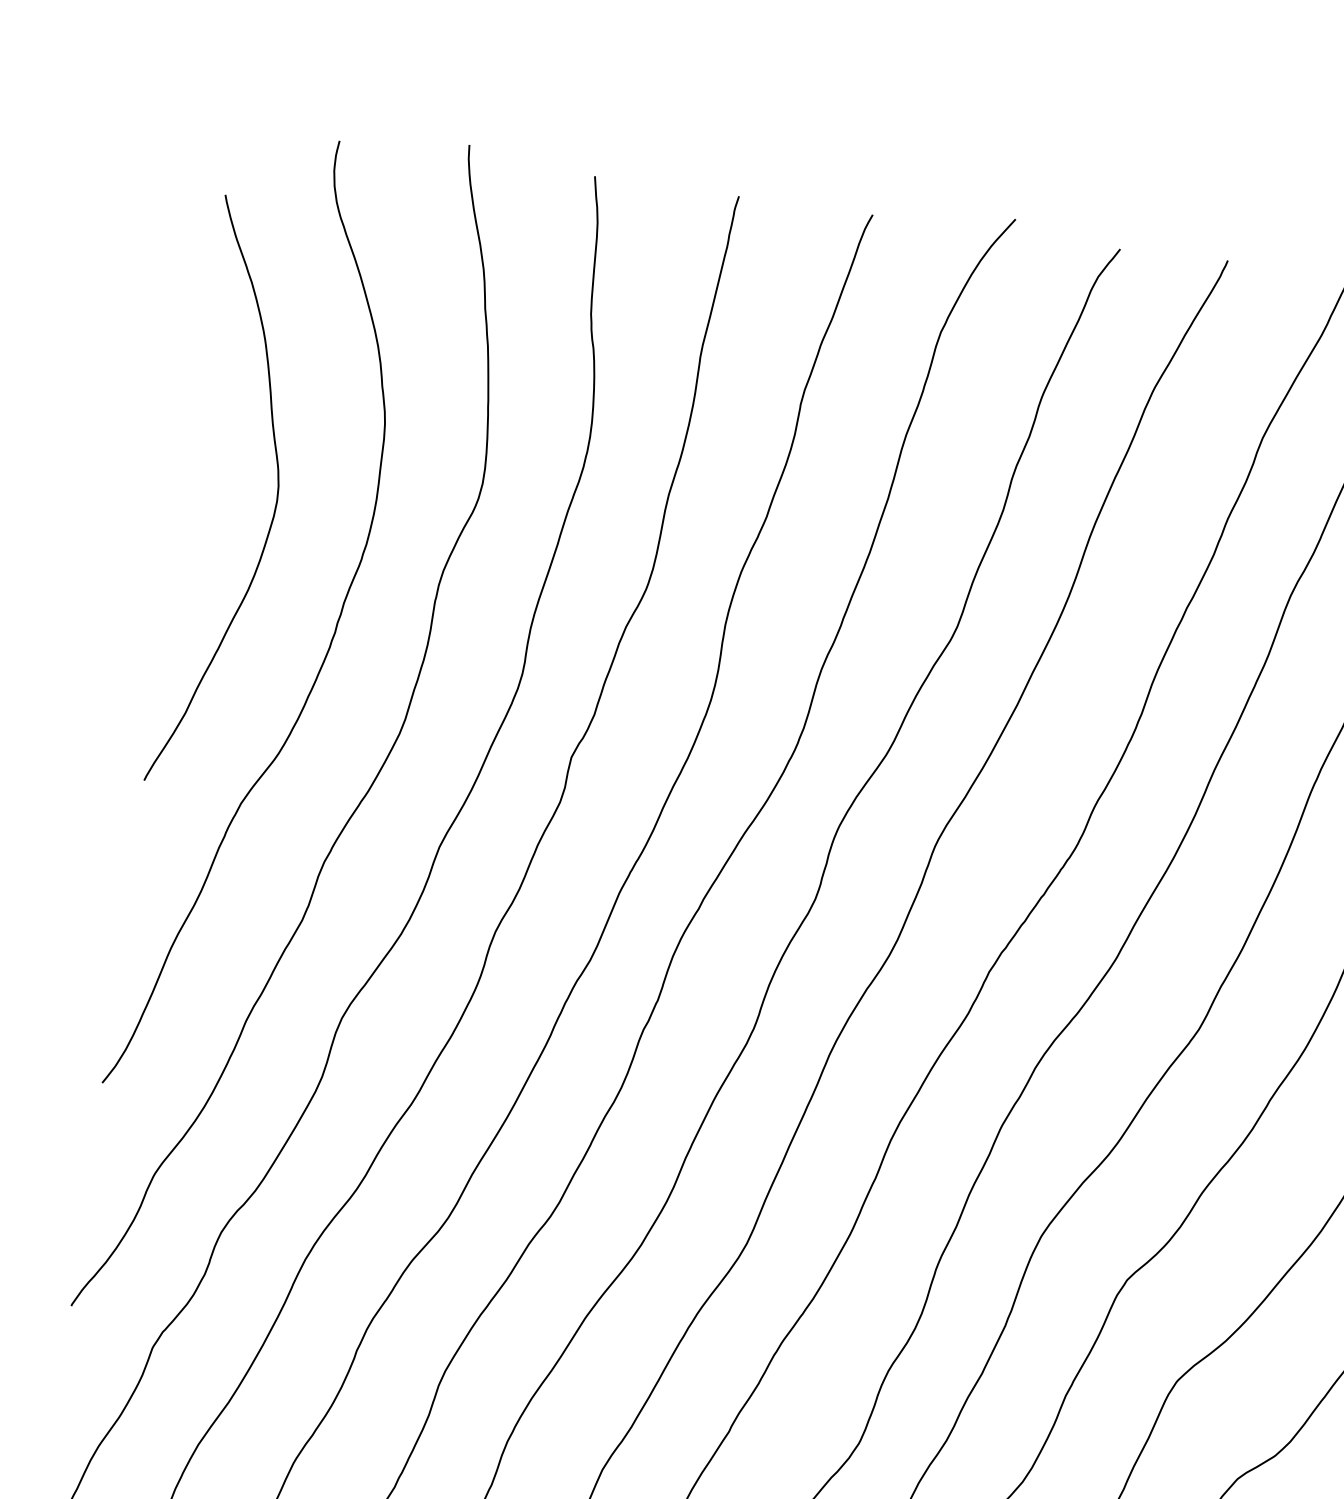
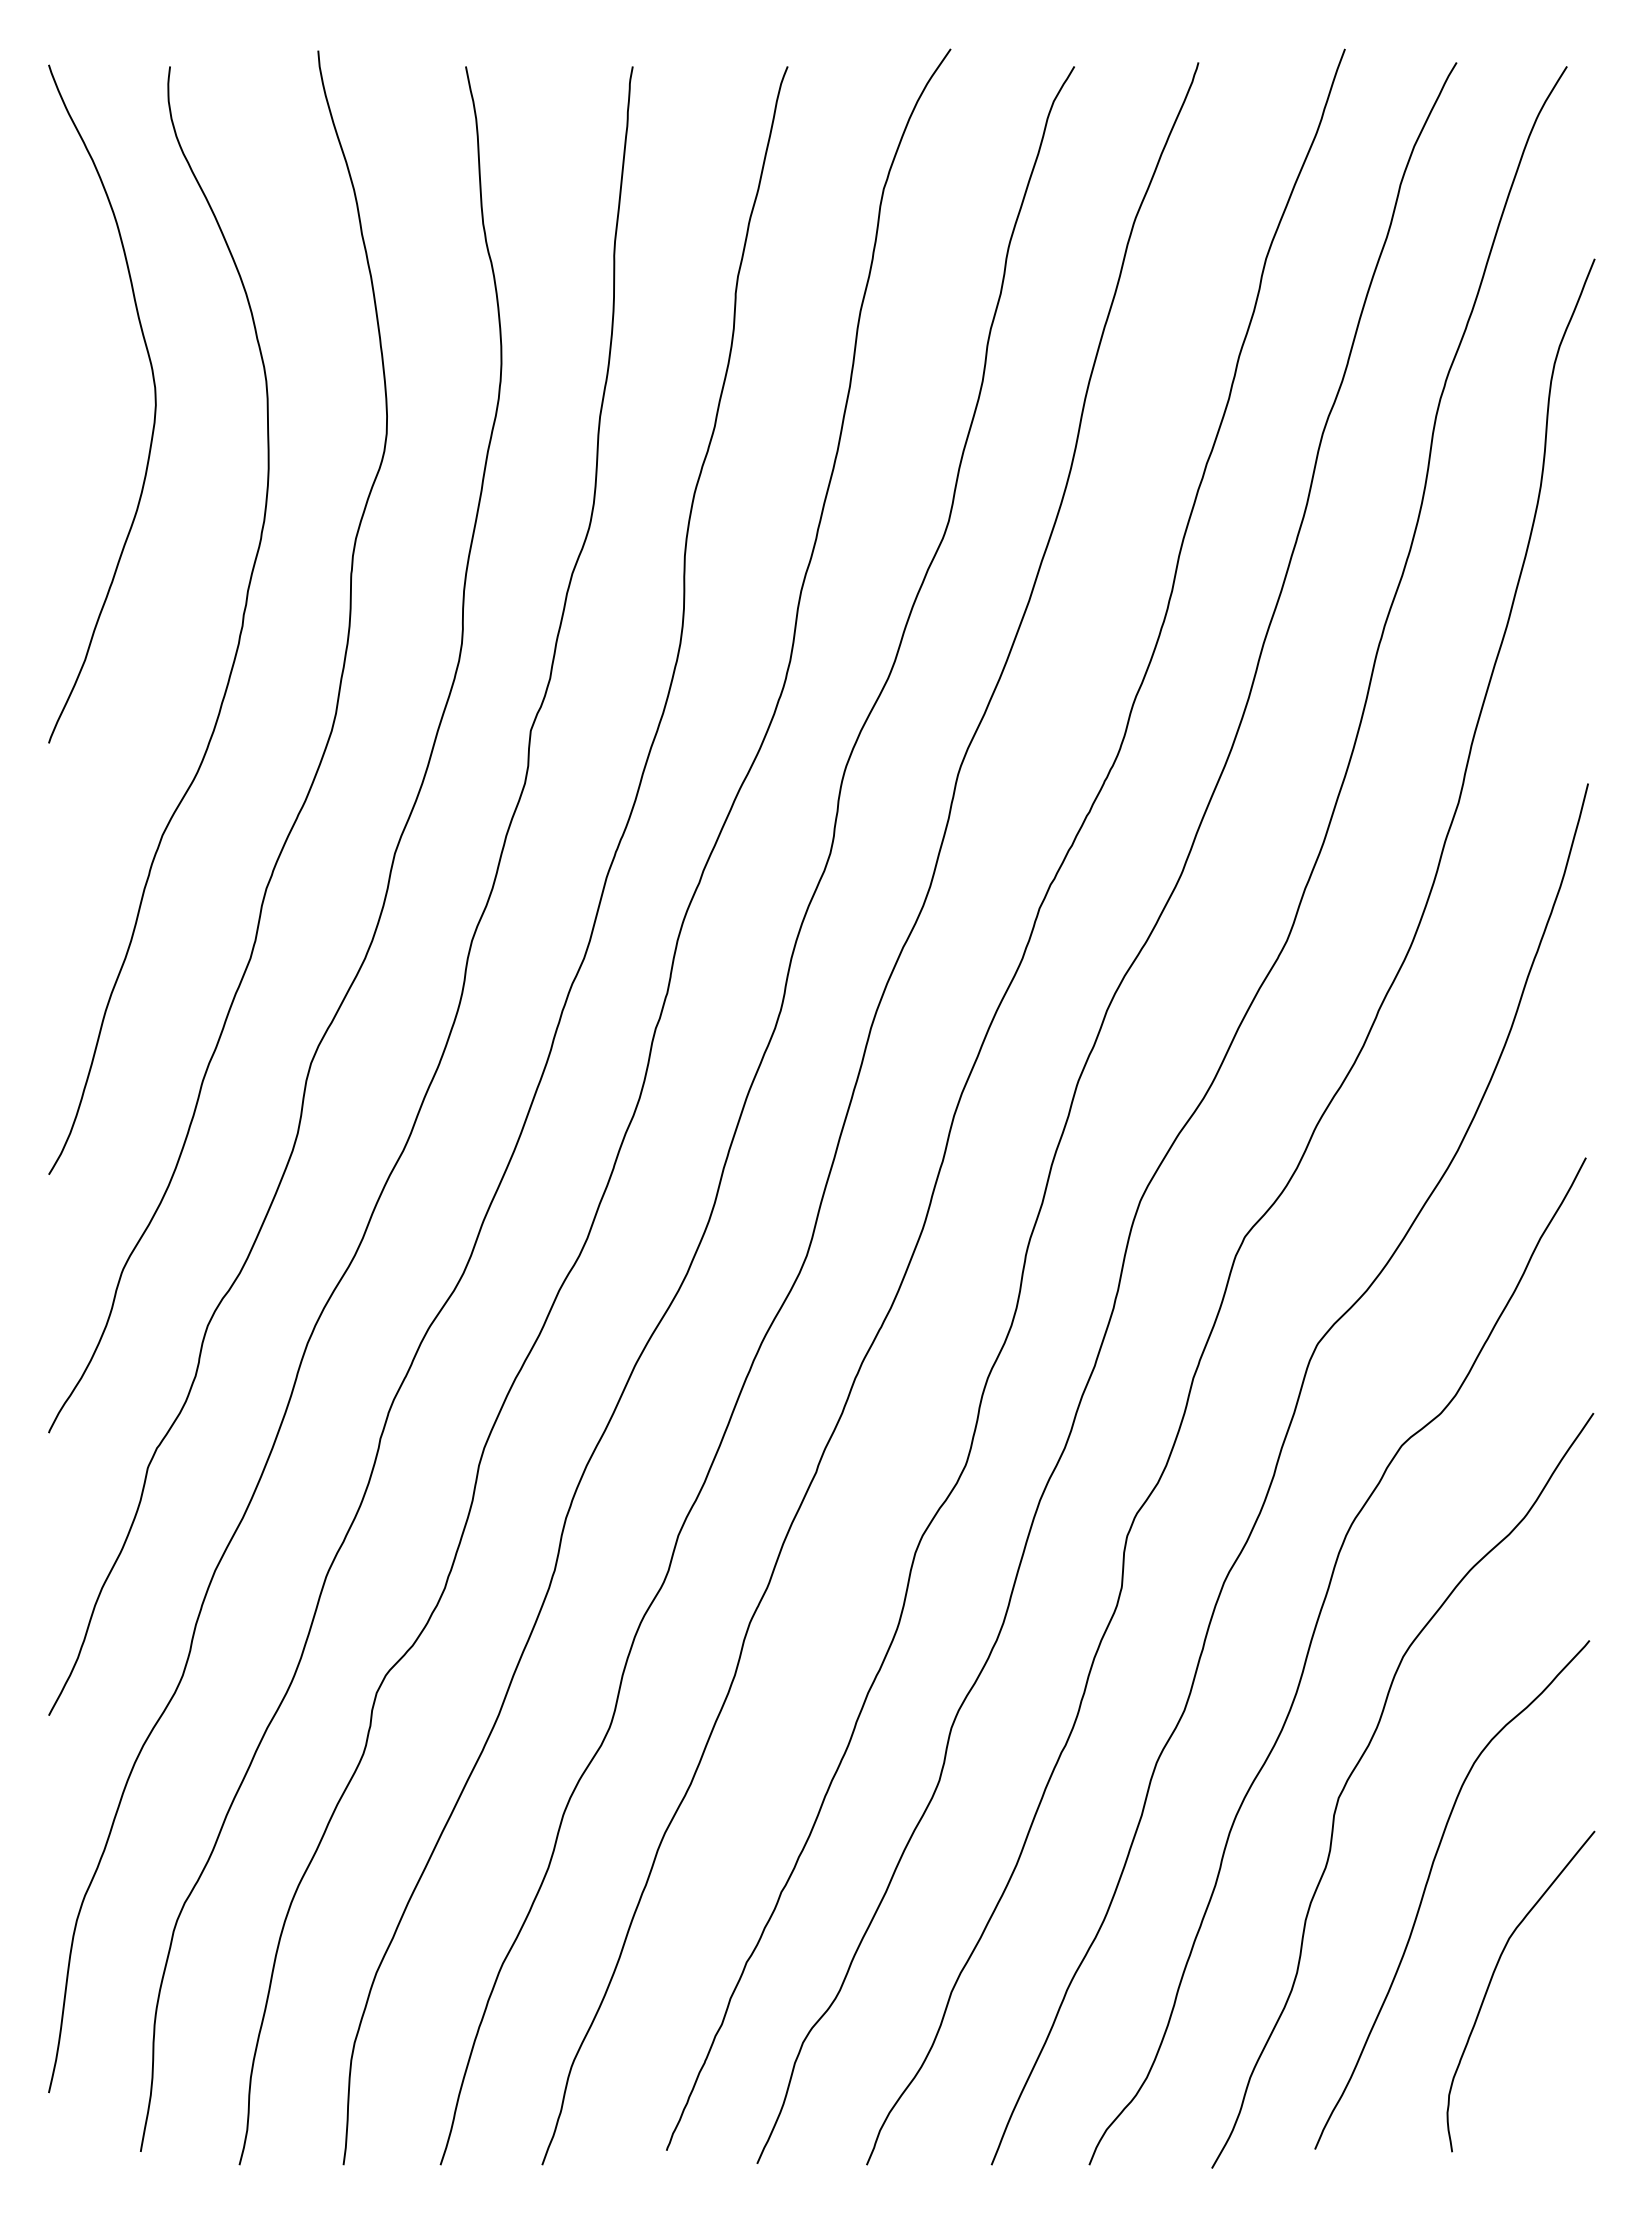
curve: (276, 499) -> (154, 403), moved

